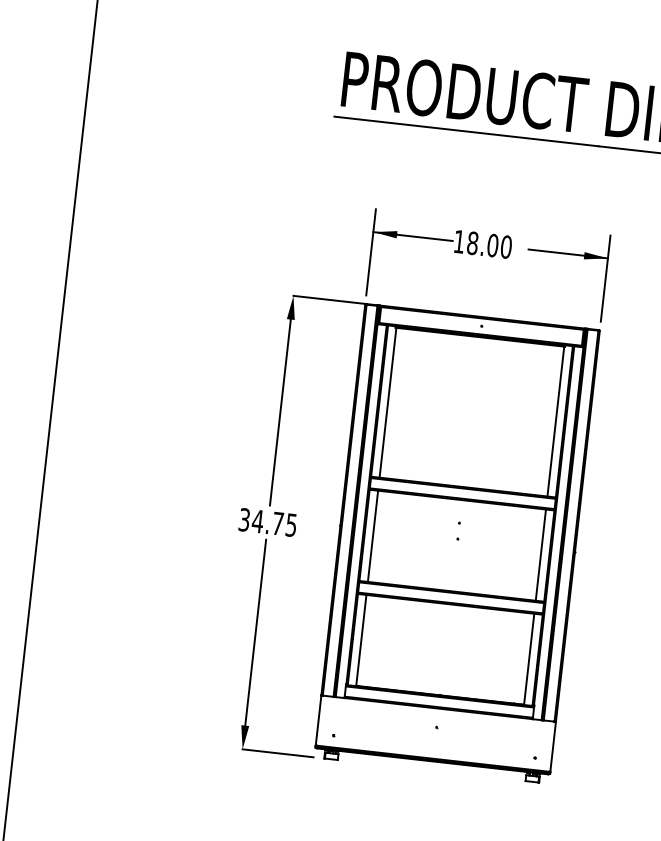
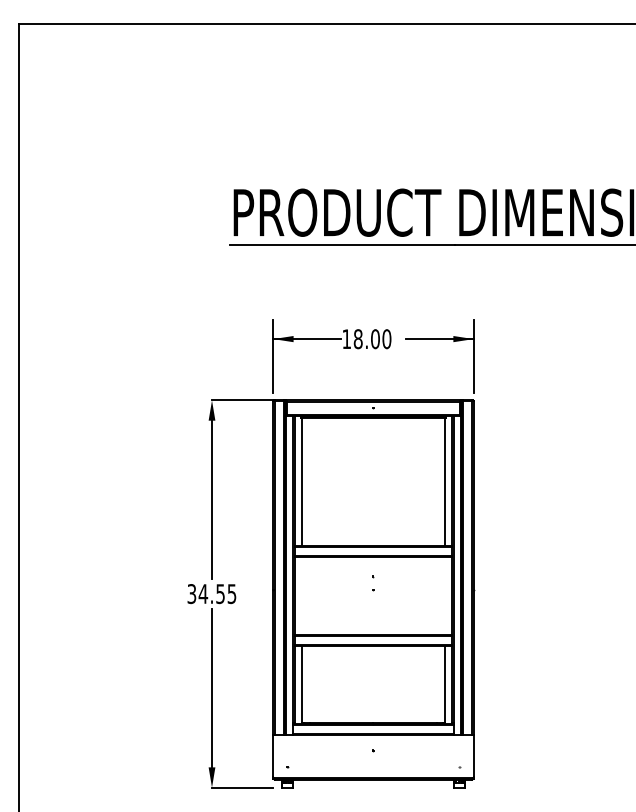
text: (277, 524) -> (220, 594), 34.75 -> 34.55
line: (372, 536) -> (301, 595), removed
line: (541, 554) -> (445, 595), removed

